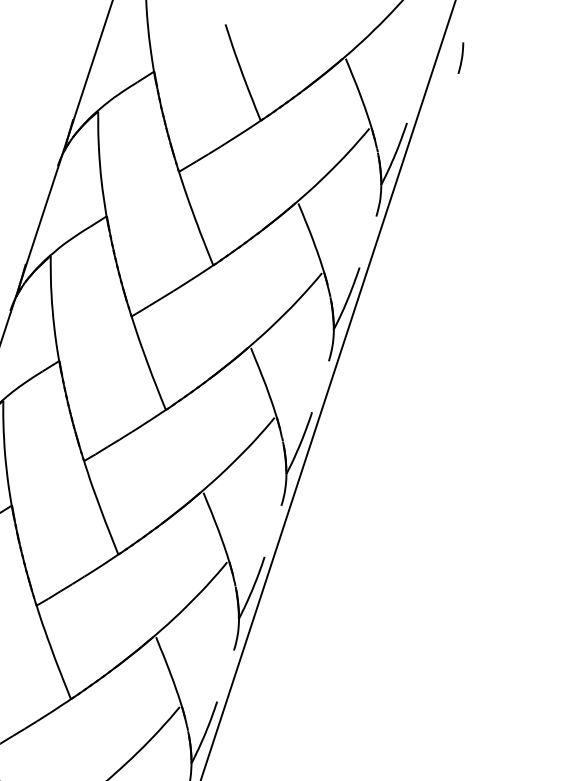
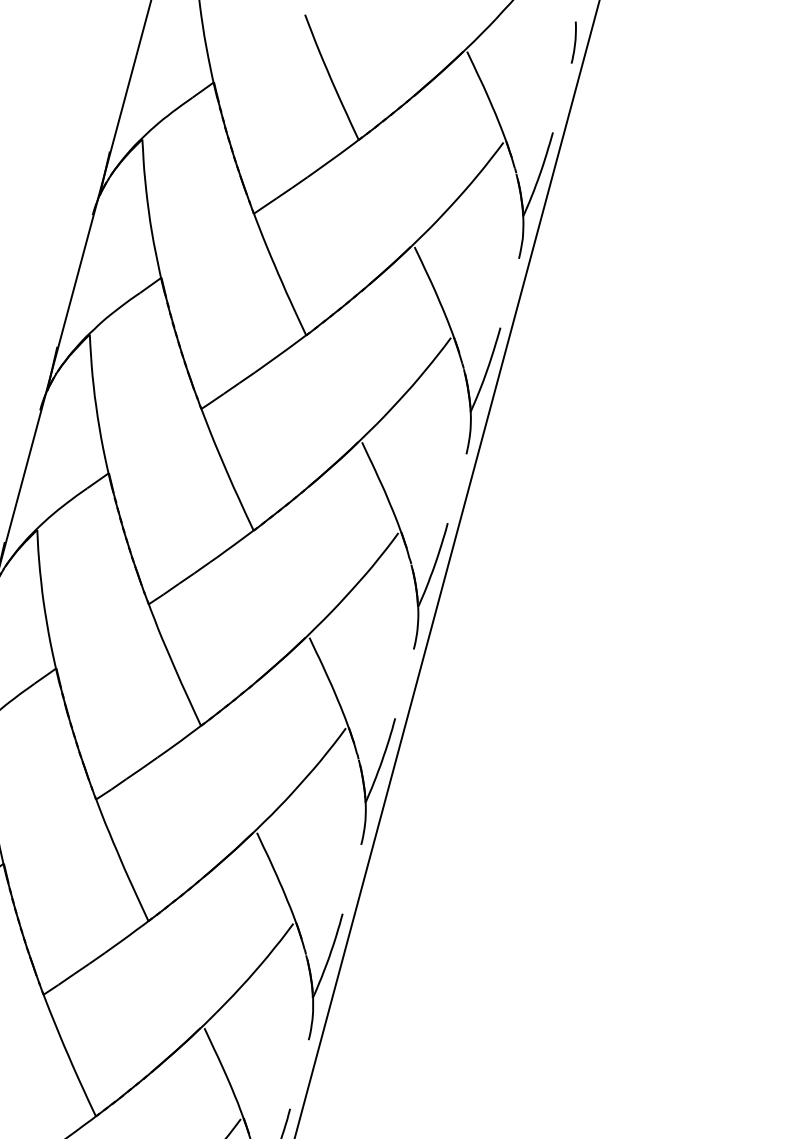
curve: (461, 58) -> (574, 42), moved

